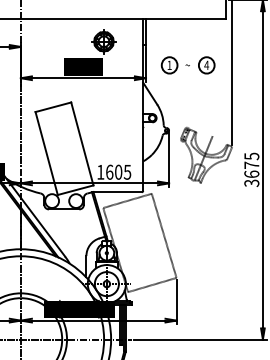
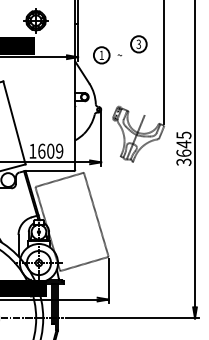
part: (174, 65) -> (106, 55), moved
text: (206, 65) -> (138, 44), 4 -> 3
text: (251, 165) -> (183, 144), 3675 -> 3645
text: (127, 171) -> (59, 150), 1605 -> 1609

